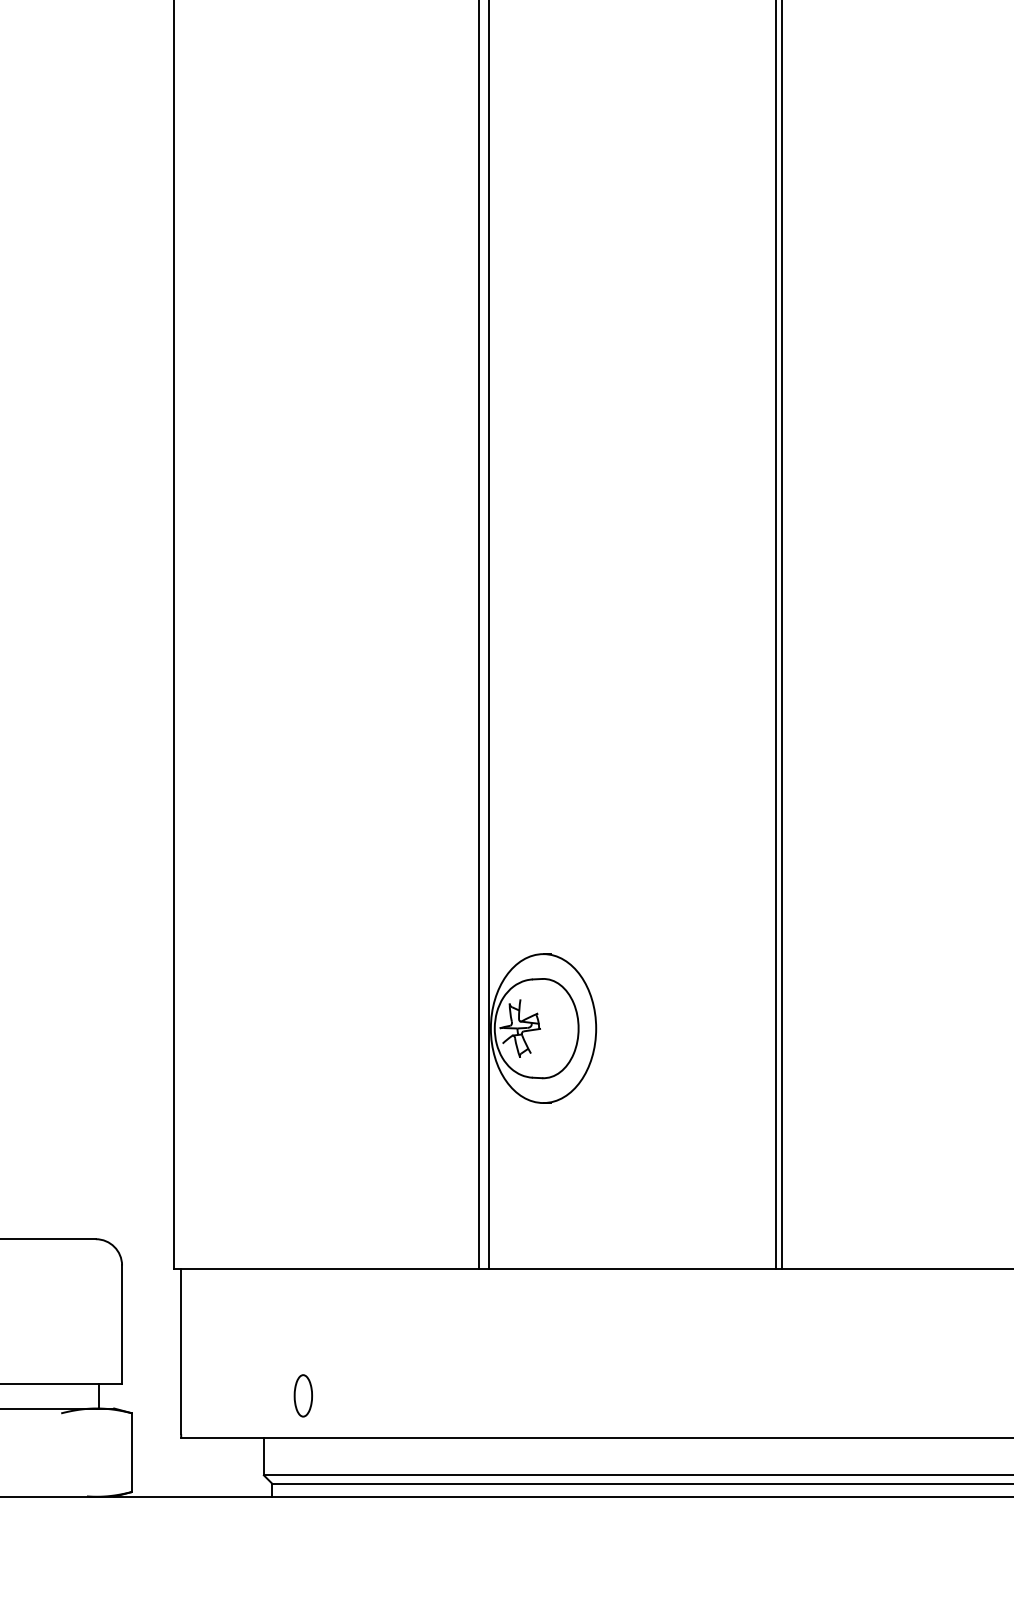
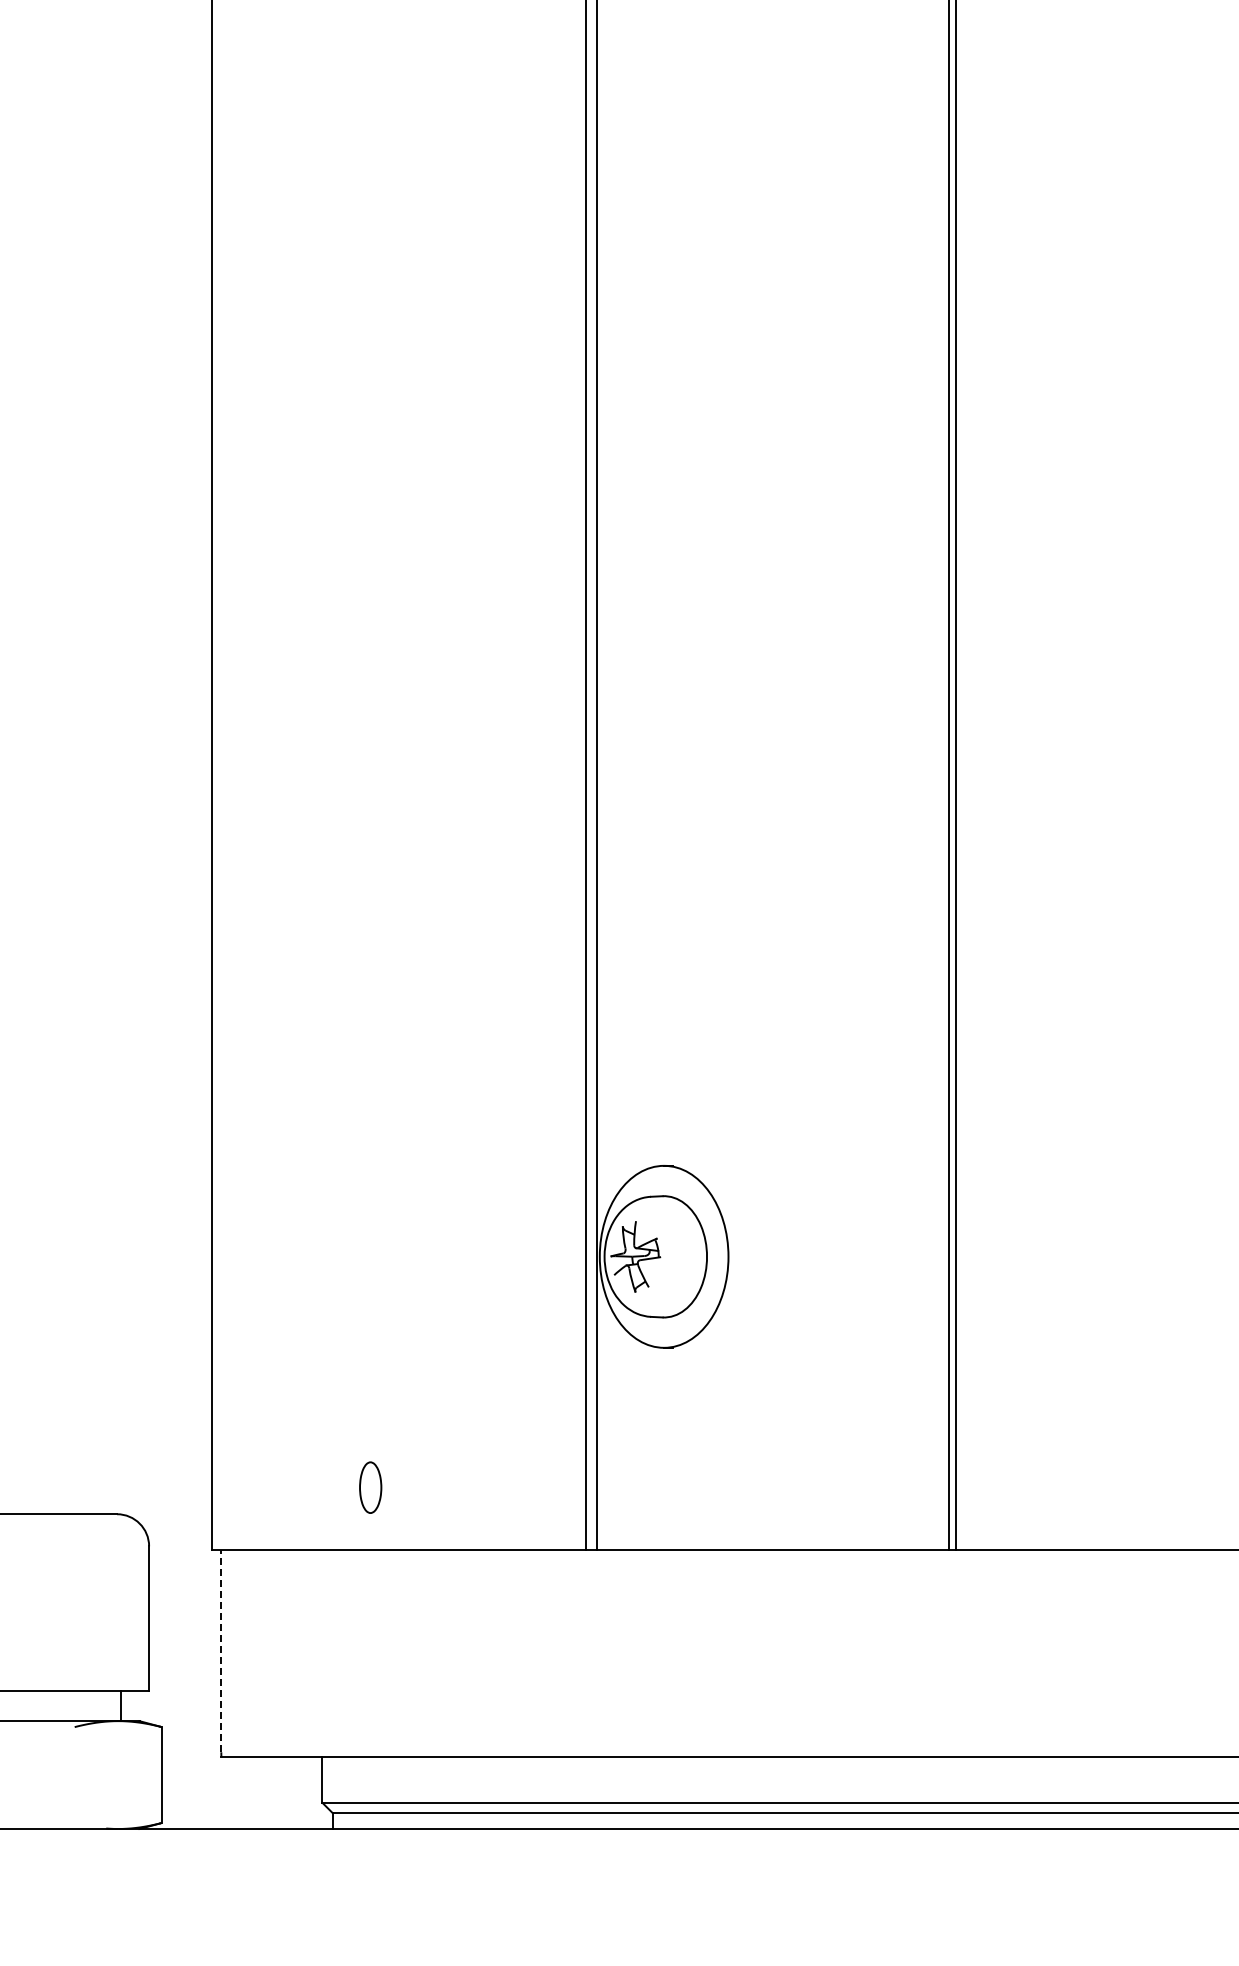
line: (181, 1350) -> (221, 1650), solid -> dashed
part: (303, 1395) -> (370, 1487), moved

